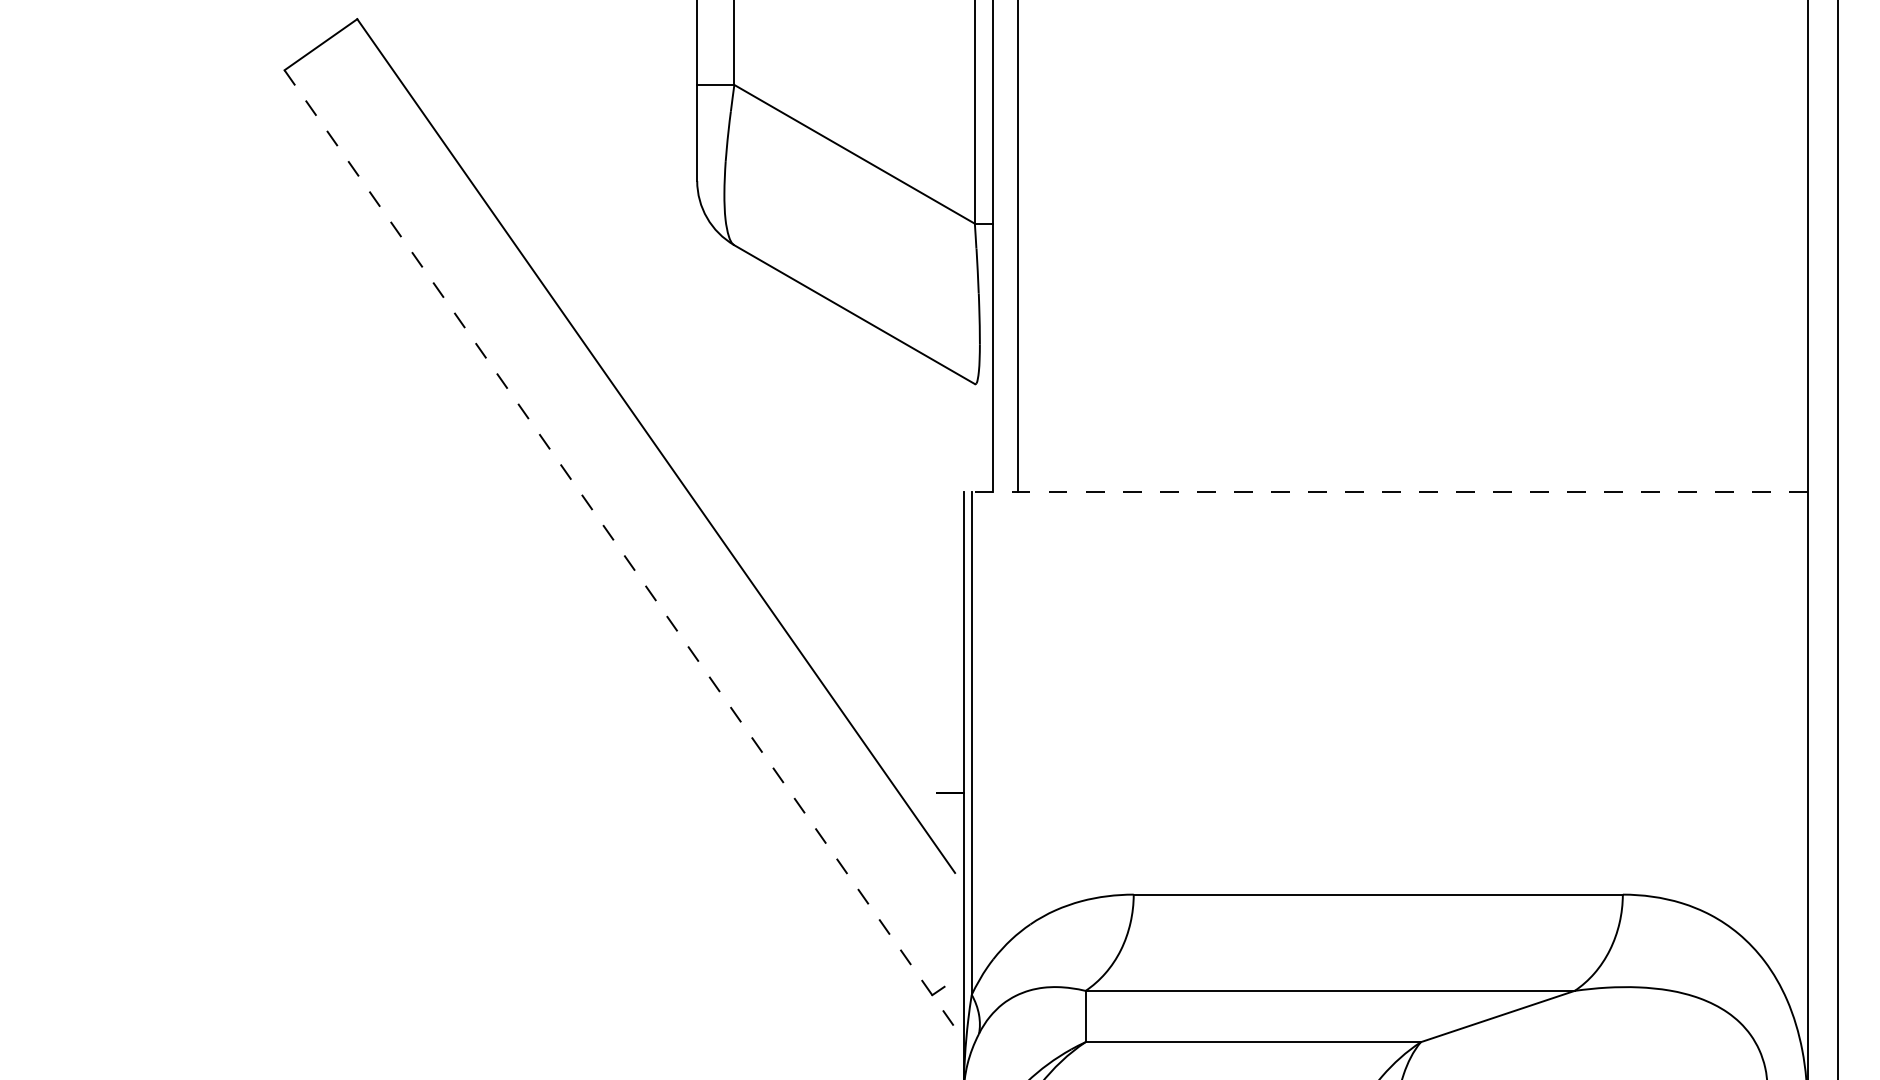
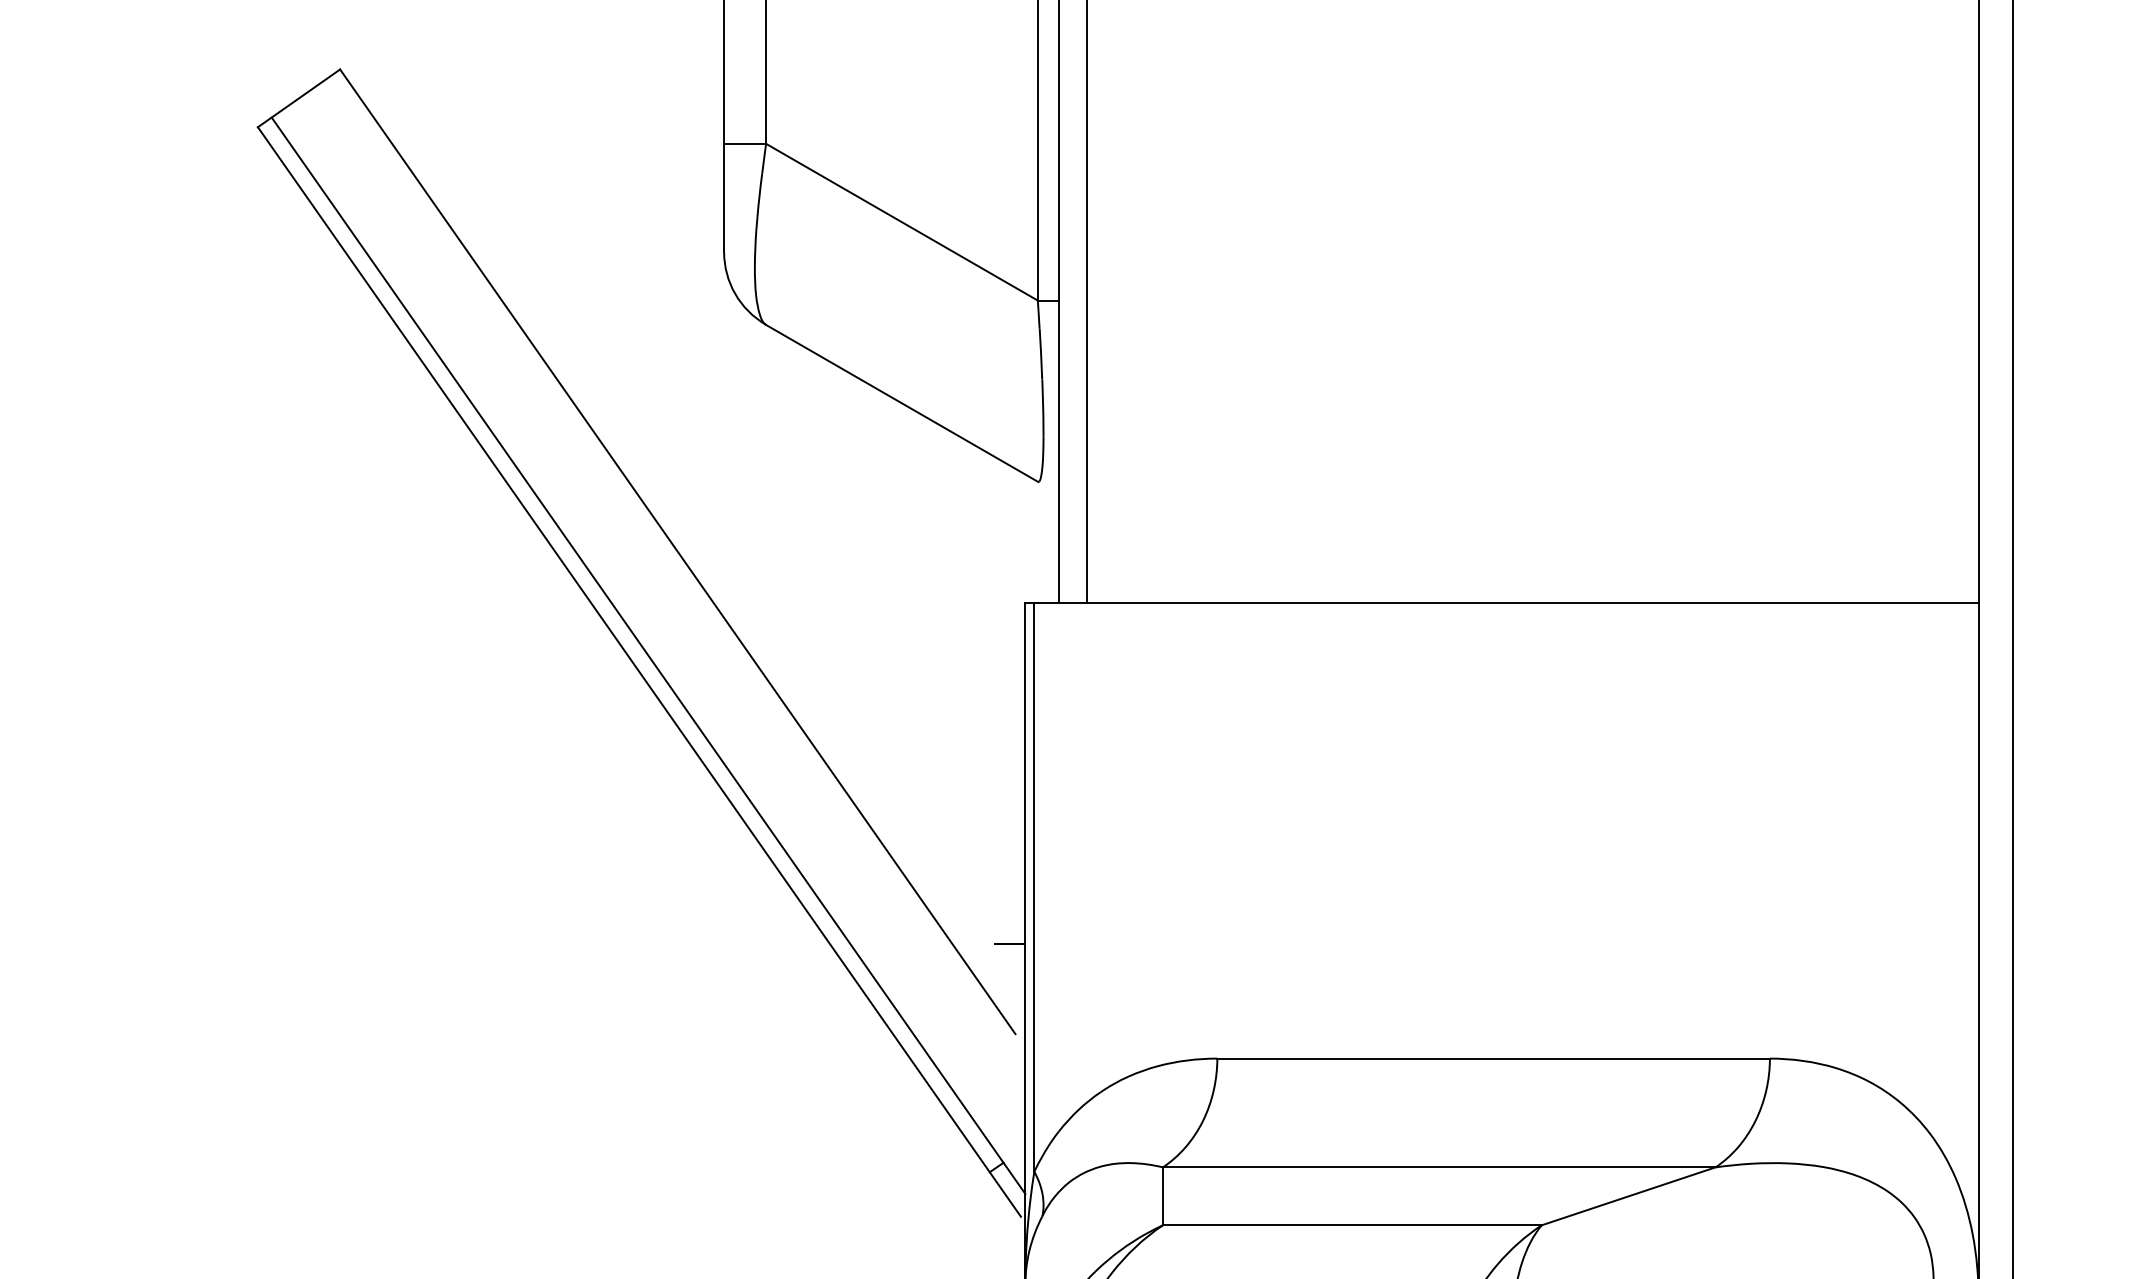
line: (1386, 491) -> (1502, 603), dashed -> solid
line: (630, 537) -> (648, 655), added
line: (622, 552) -> (639, 672), dashed -> solid

